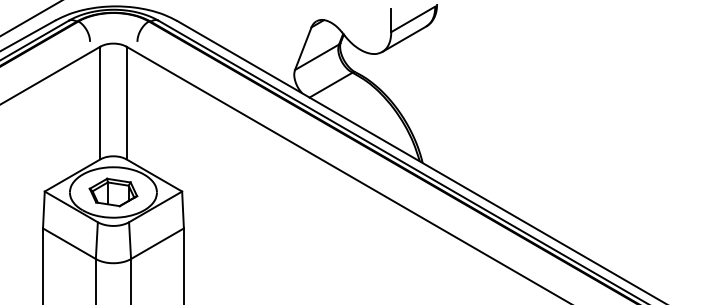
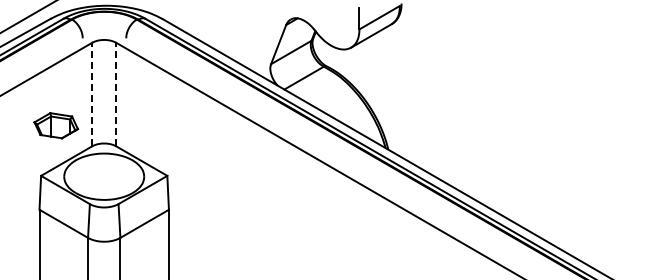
line: (100, 102) -> (92, 94), solid -> dashed
line: (126, 102) -> (116, 94), solid -> dashed
part: (113, 192) -> (56, 125), moved

